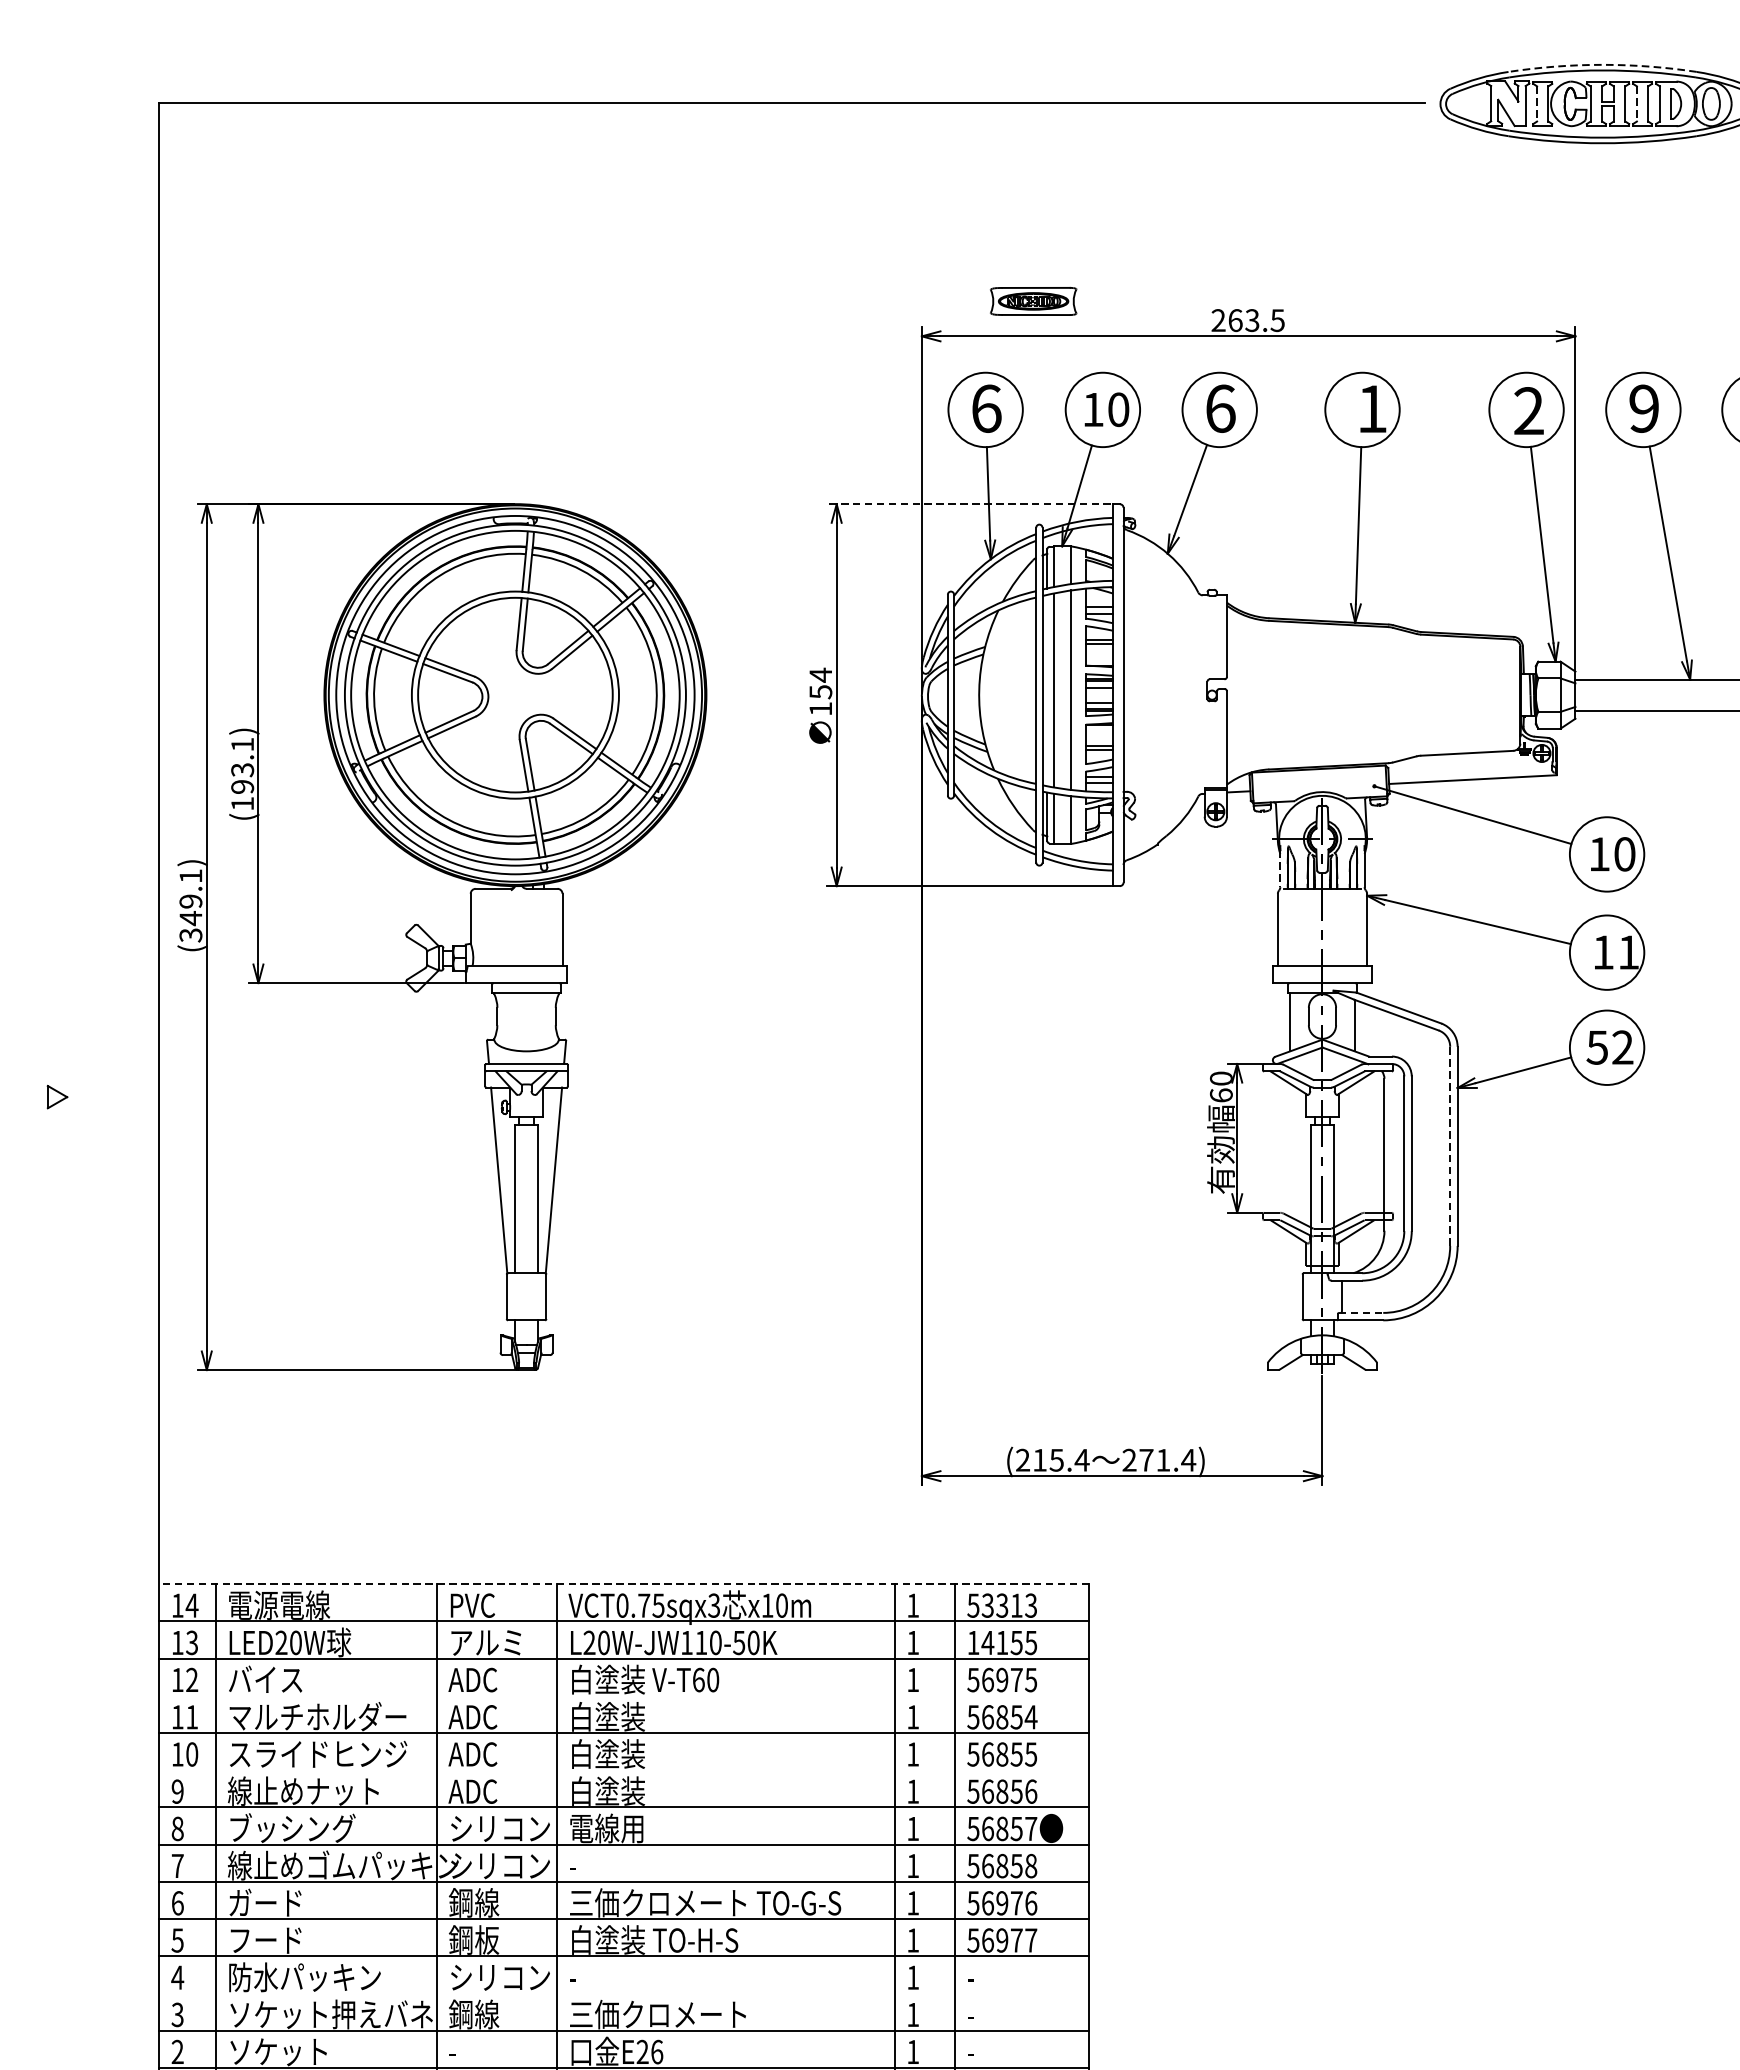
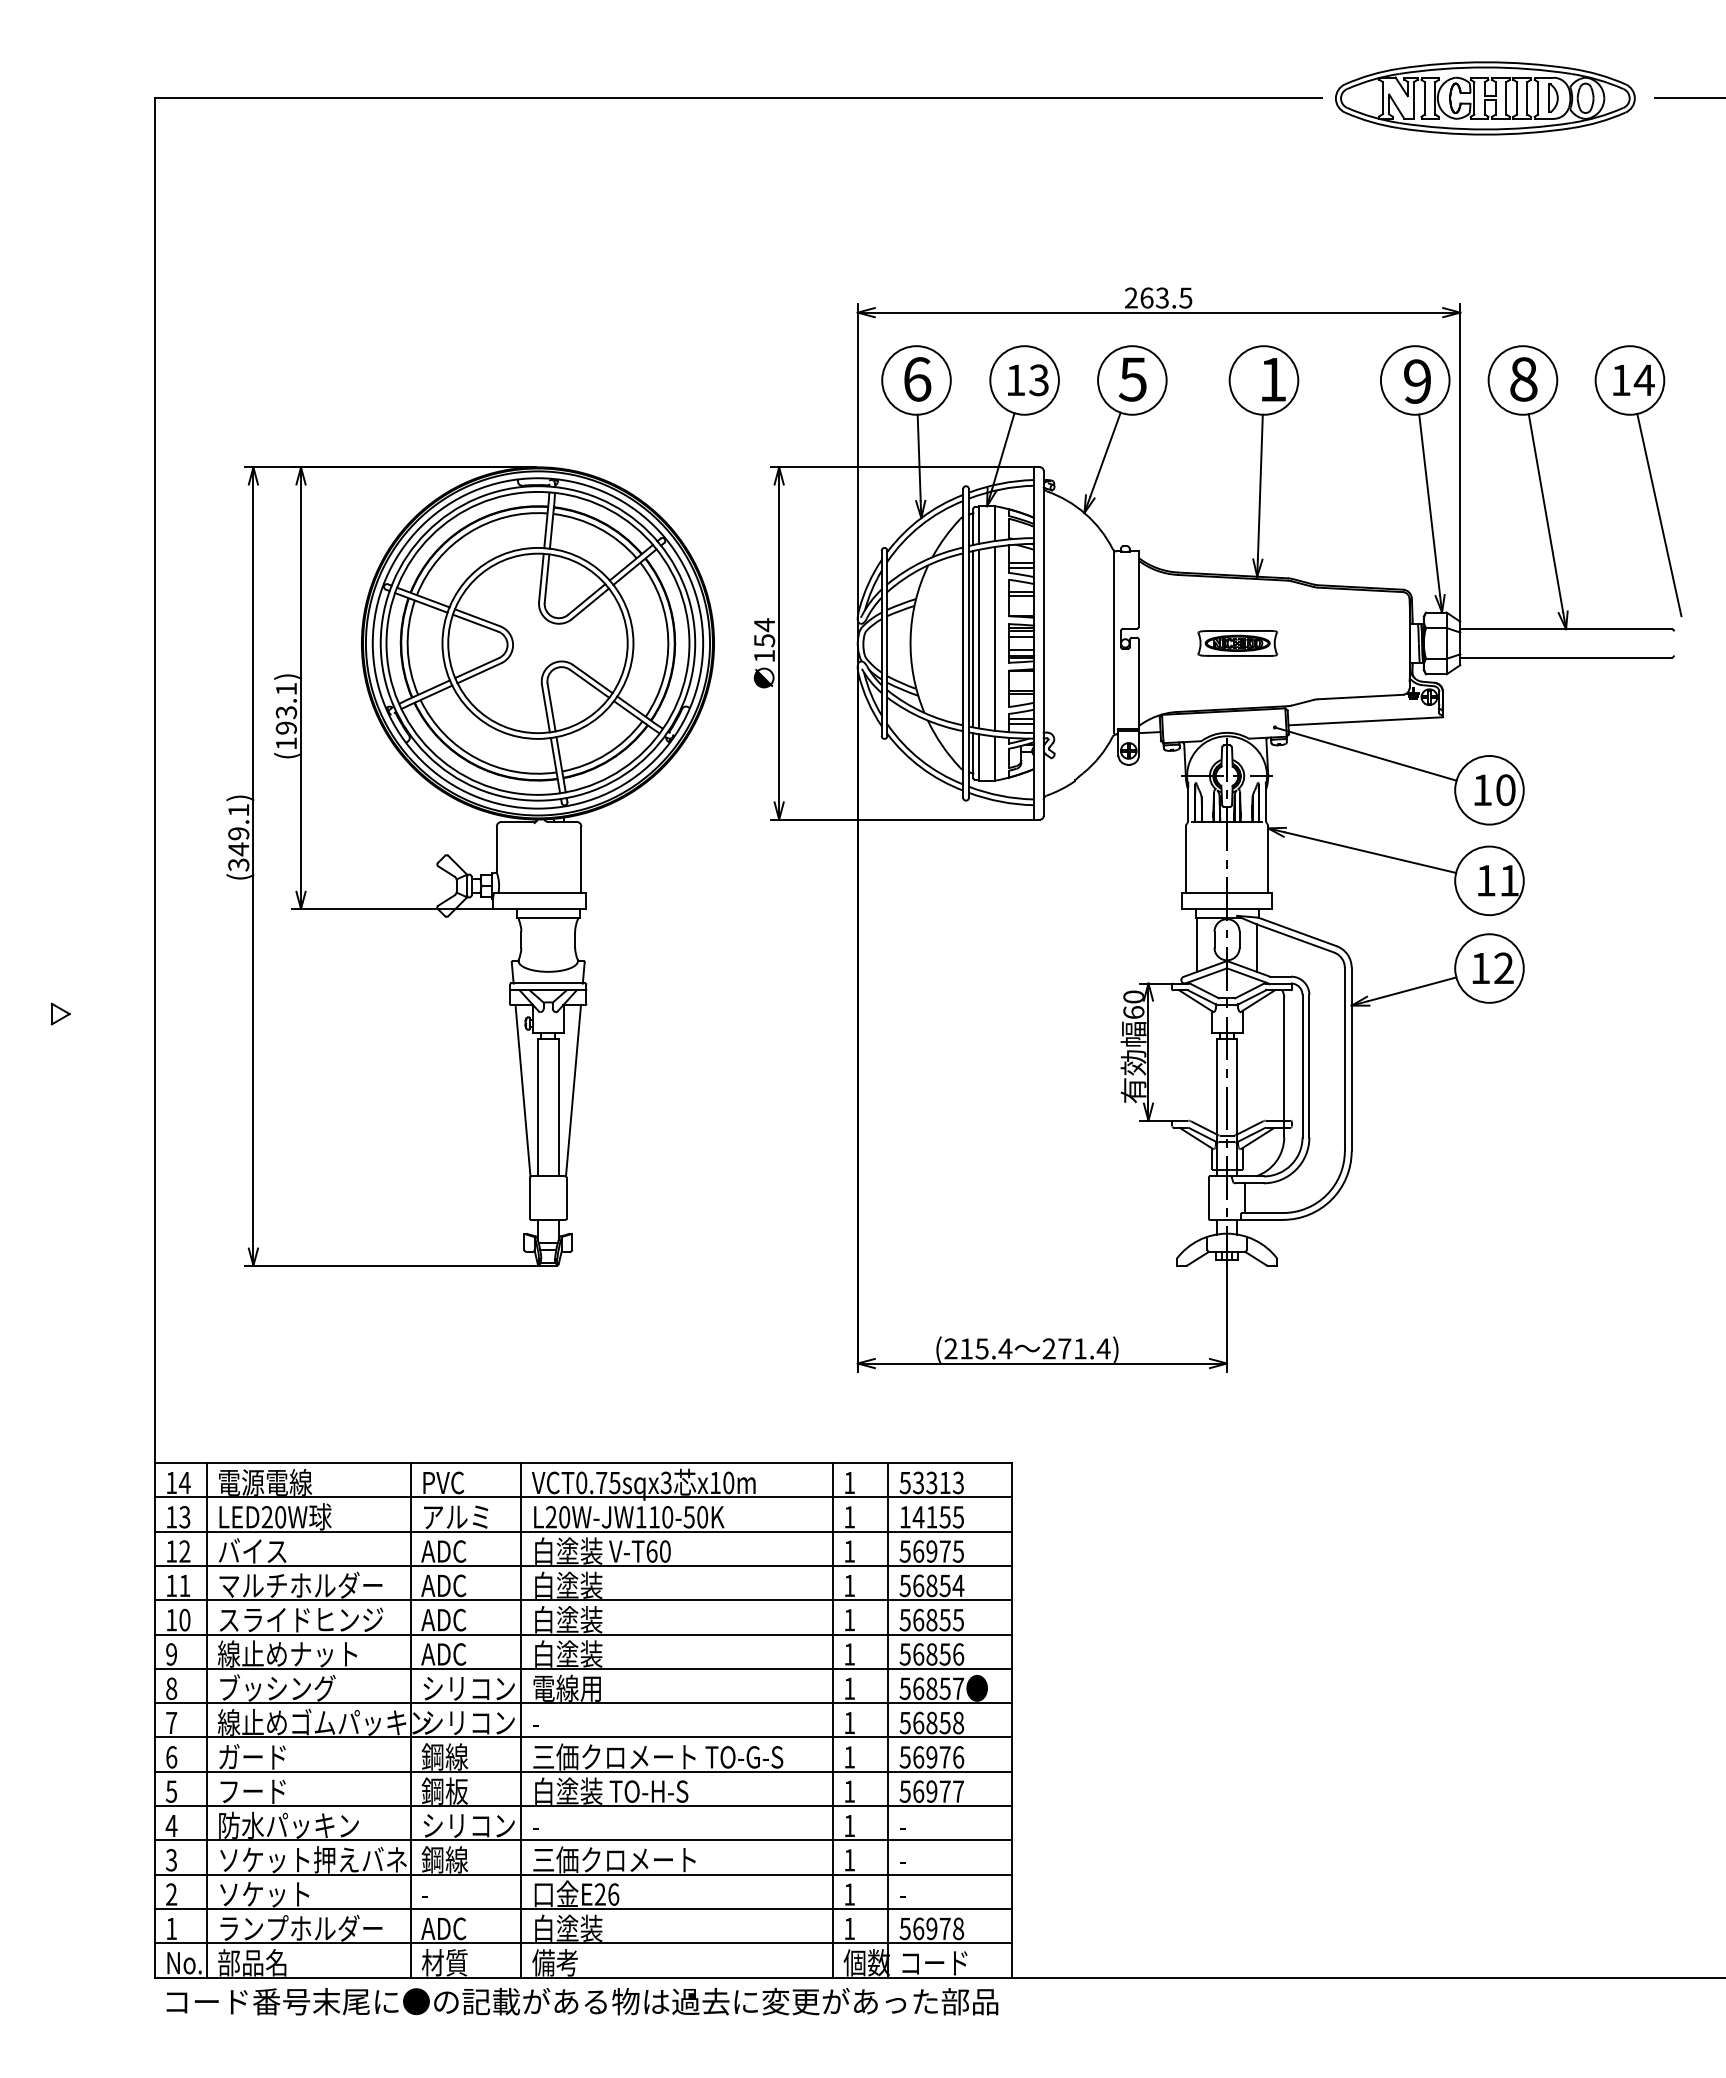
arc: (1602, 65) -> (1485, 62), dashed -> solid
line: (1536, 104) -> (1424, 98), dashed -> solid
line: (1636, 104) -> (1516, 98), dashed -> solid
part: (1033, 301) -> (1237, 643), moved
text: (1219, 408) -> (1132, 379), 6 -> 5
text: (1643, 408) -> (1523, 379), 9 -> 8
text: (1117, 409) -> (1038, 380), 10 -> 13
text: (1529, 411) -> (1417, 381), 2 -> 9
line: (969, 504) -> (901, 467), dashed -> solid
line: (1047, 689) -> (973, 638), added
line: (1199, 693) -> (1113, 641), added
line: (1280, 868) -> (1188, 803), dashed -> solid
part: (442, 937) -> (470, 866), moved
text: (1597, 1047) -> (1480, 968), 52 -> 12
line: (1449, 1146) -> (1344, 1059), dashed -> solid
line: (1361, 1313) -> (1263, 1213), dashed -> solid
line: (624, 1584) -> (583, 1463), dashed -> solid
line: (623, 1695) -> (582, 1565), added
line: (623, 1770) -> (582, 1634), added
line: (623, 1993) -> (582, 1840), added

